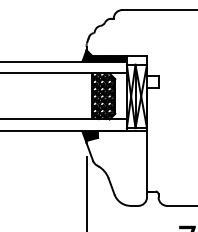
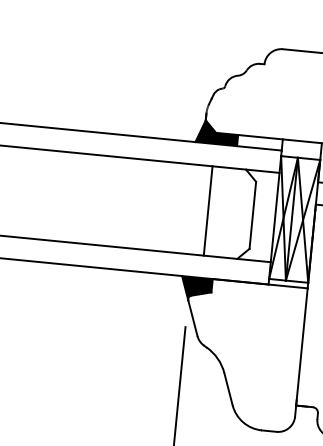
hatch: (114, 58) -> (258, 141), removed
hatch: (103, 96) -> (229, 213), removed

